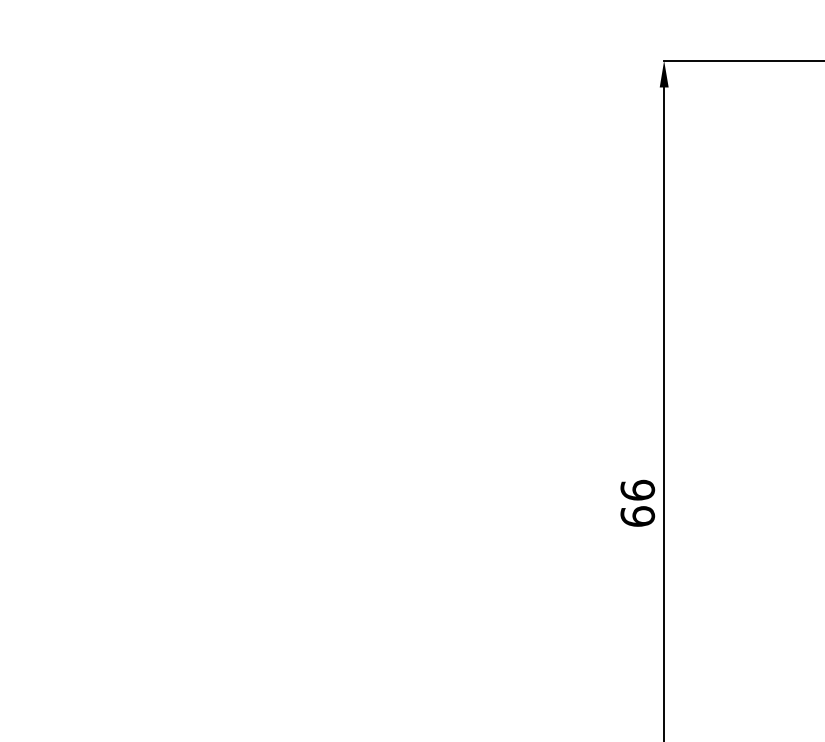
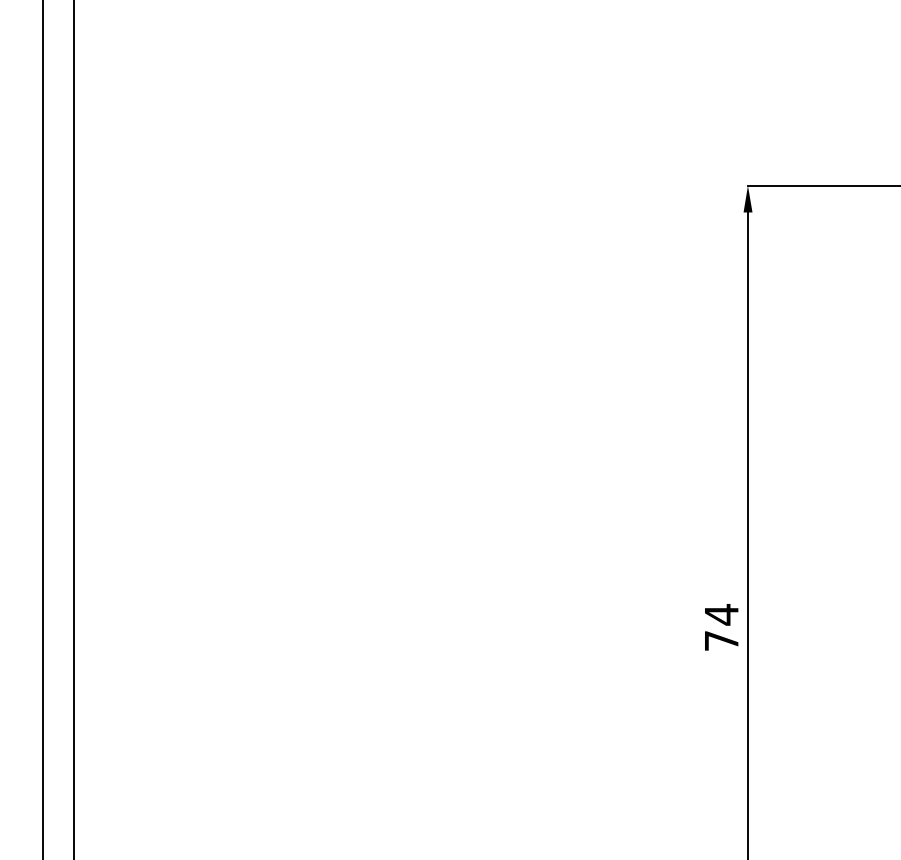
text: (637, 503) -> (721, 627), 66 -> 74

